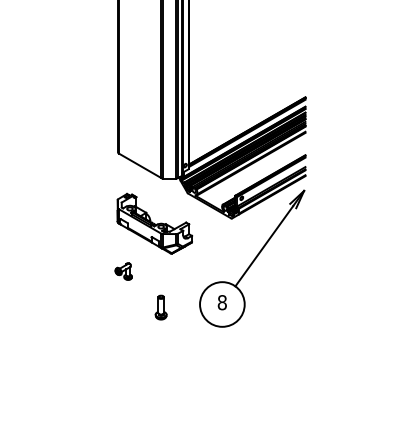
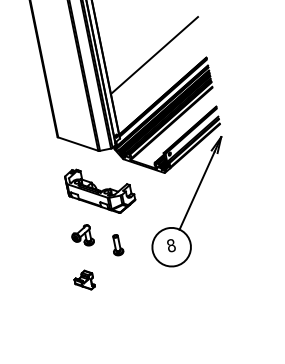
line: (246, 82) -> (153, 55), added
part: (123, 271) -> (82, 236), size x1.43
part: (160, 307) -> (116, 245), moved
part: (114, 322) -> (83, 280), added

